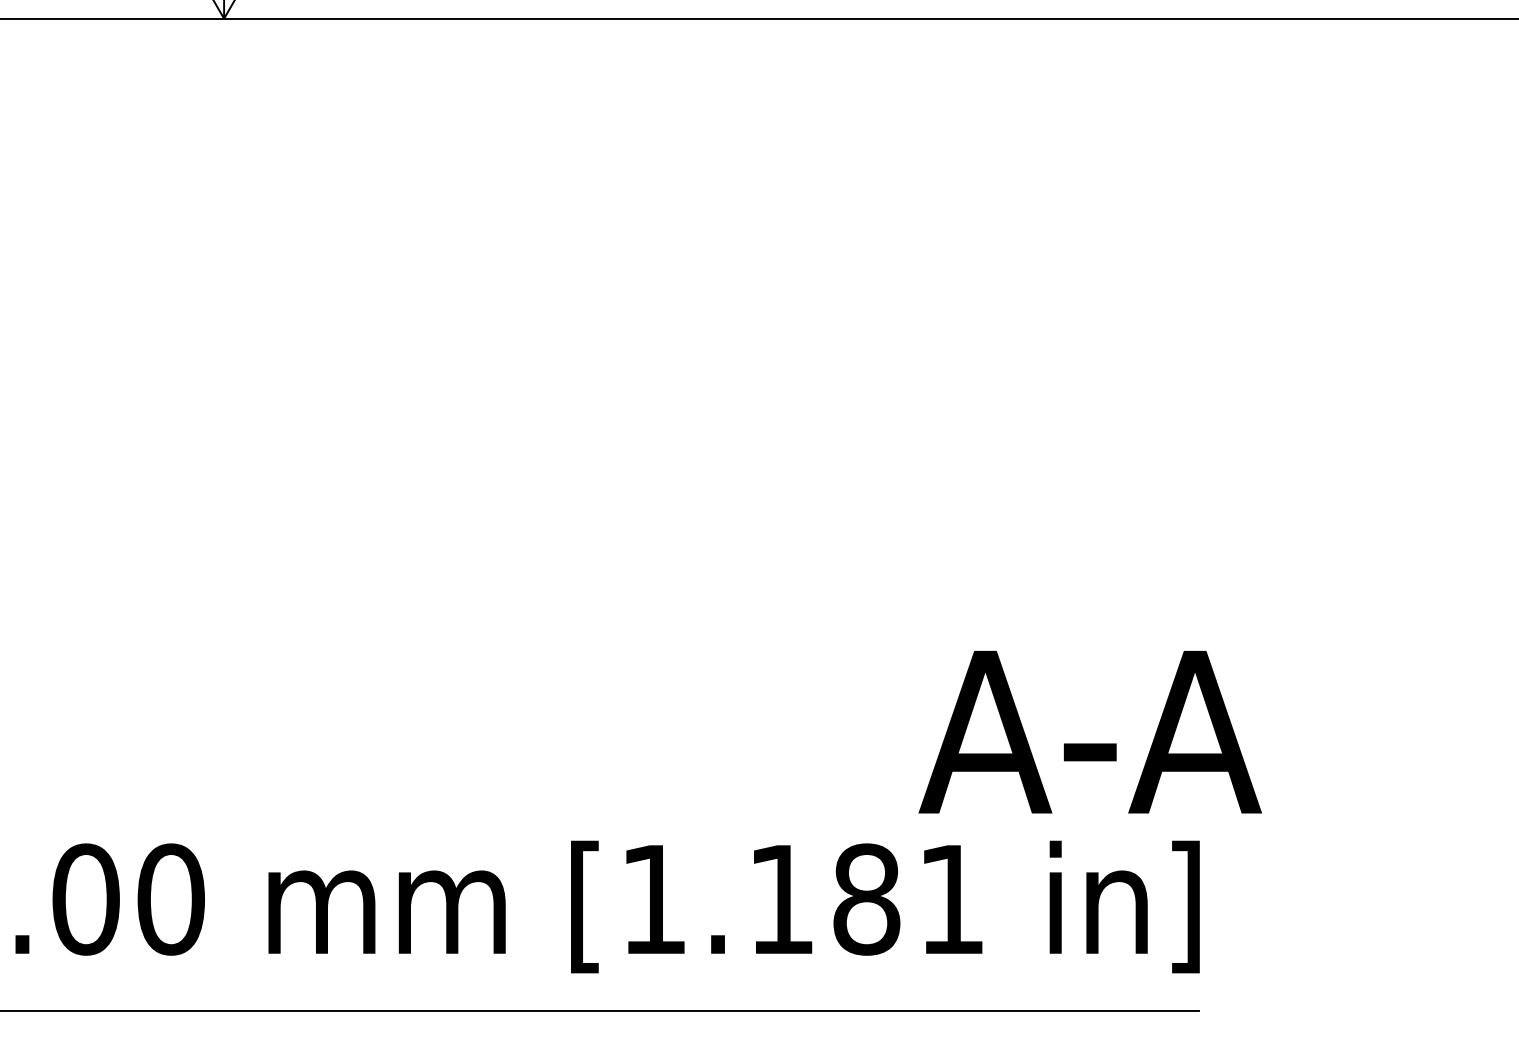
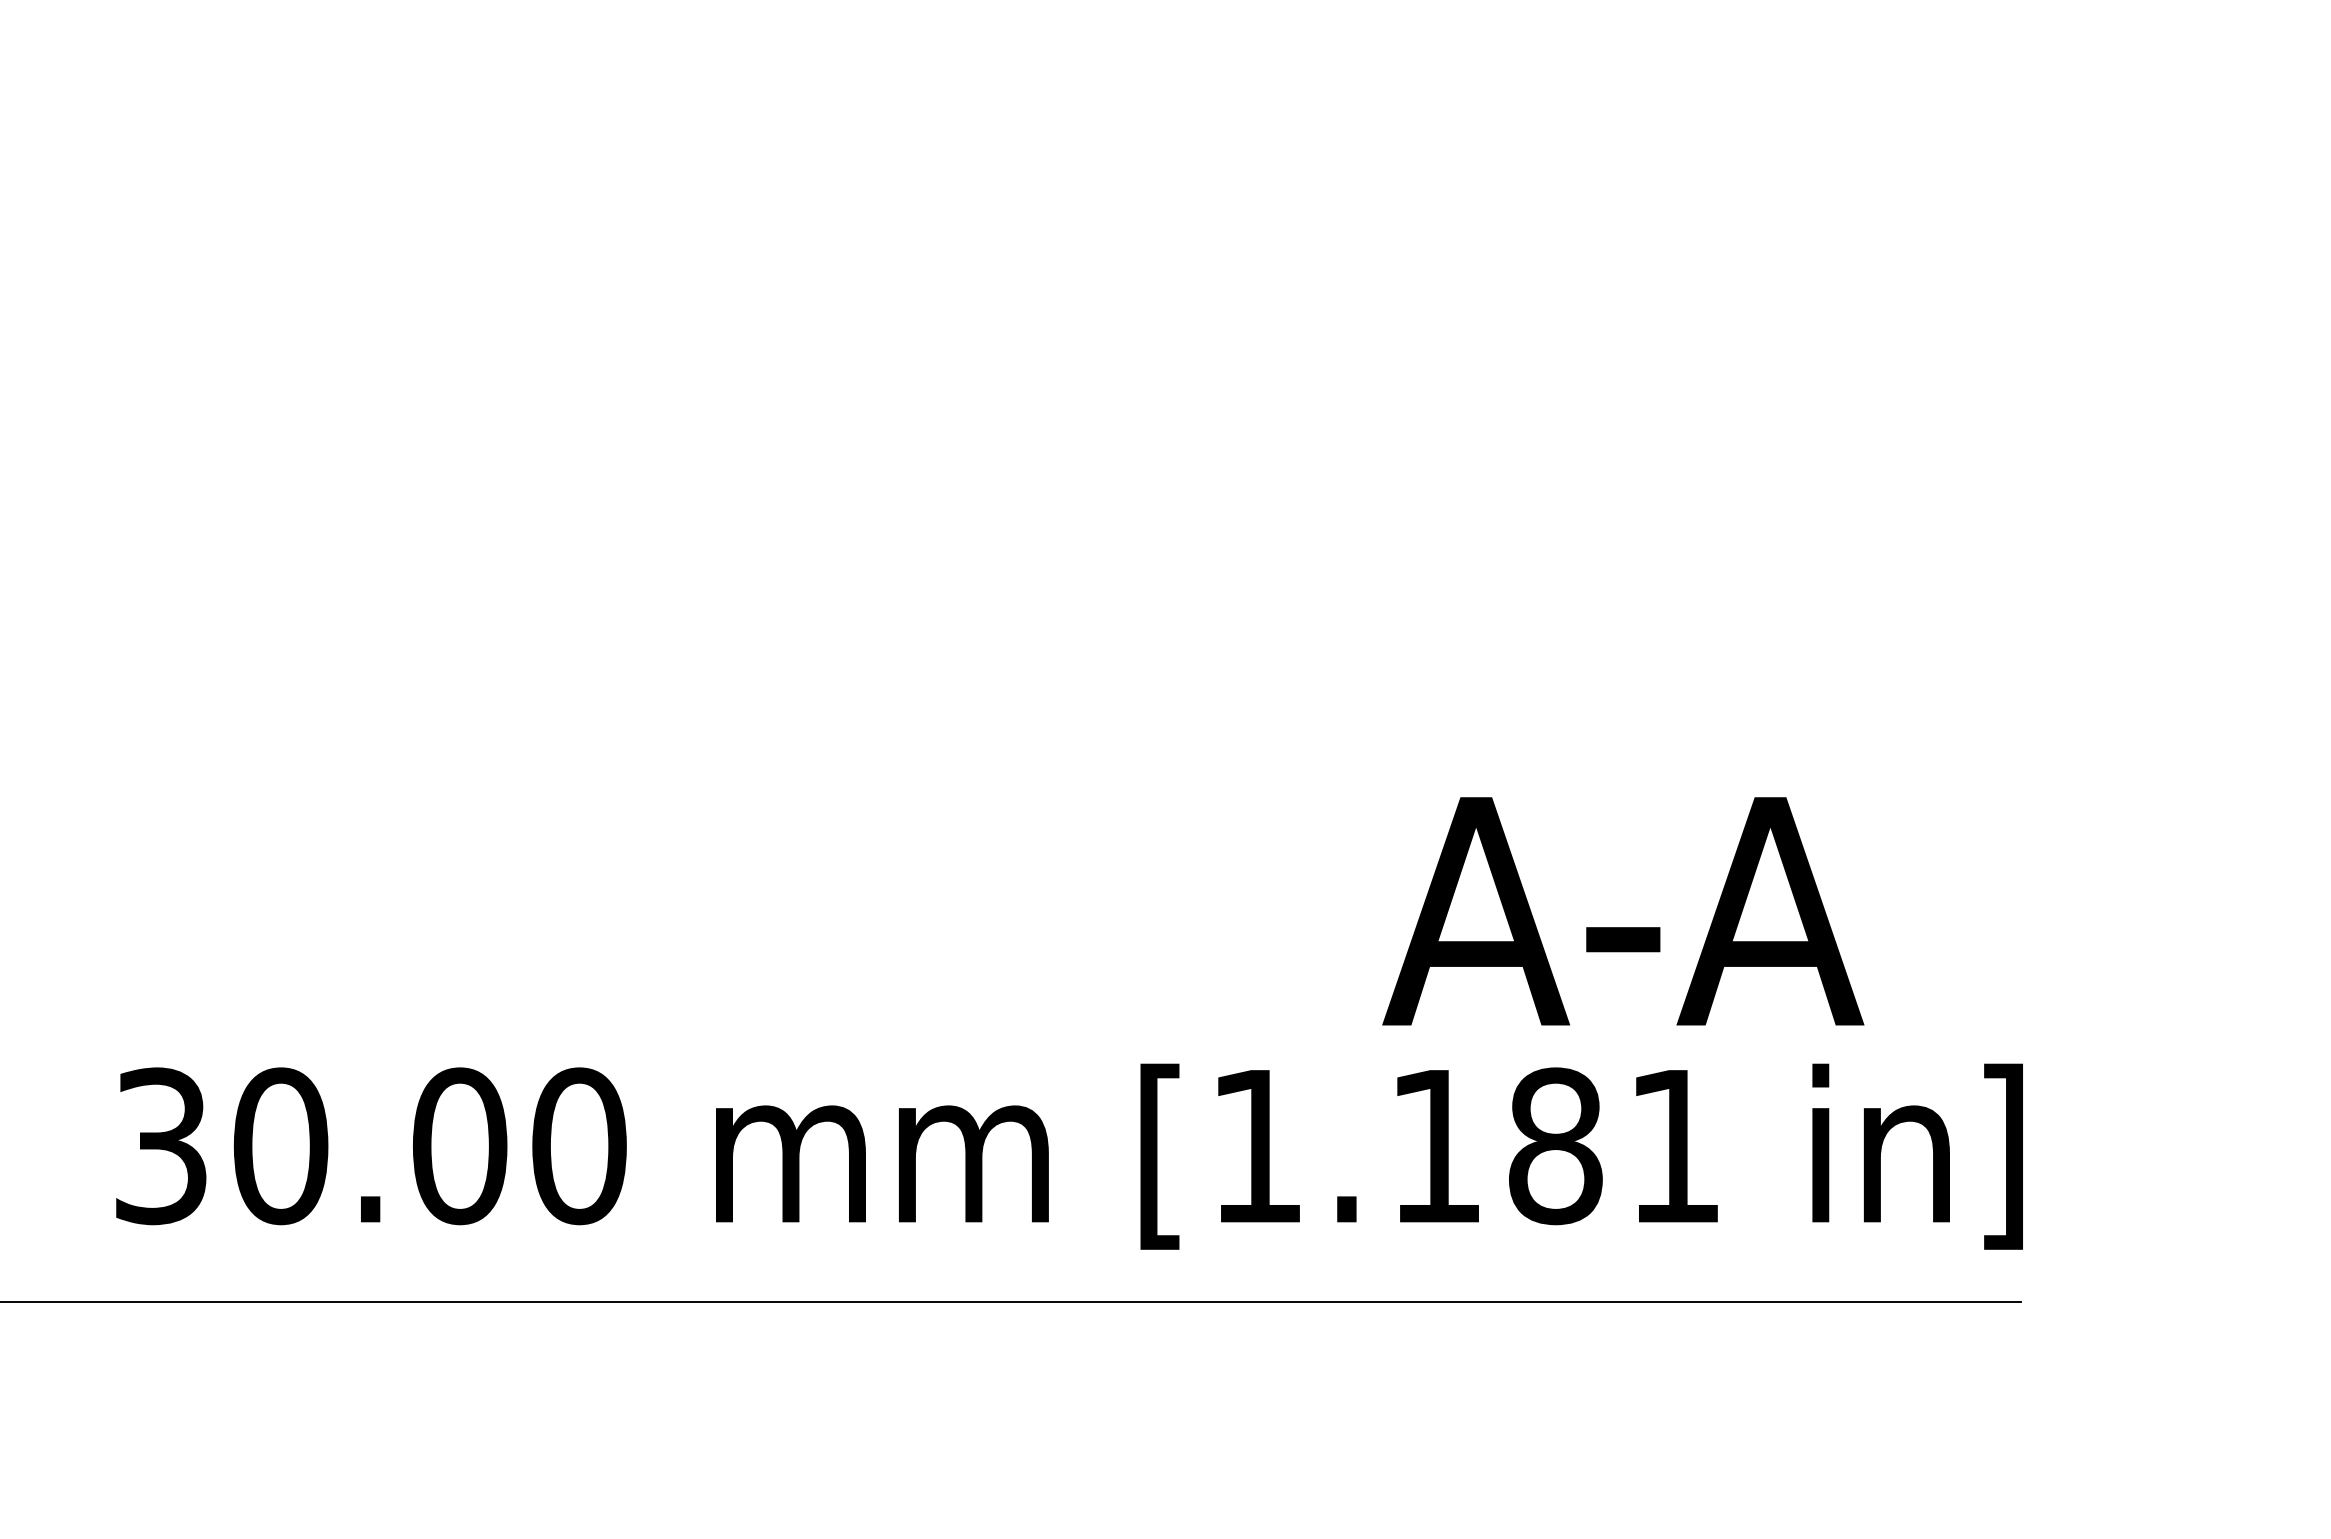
text: (1090, 732) -> (1623, 911), moved

